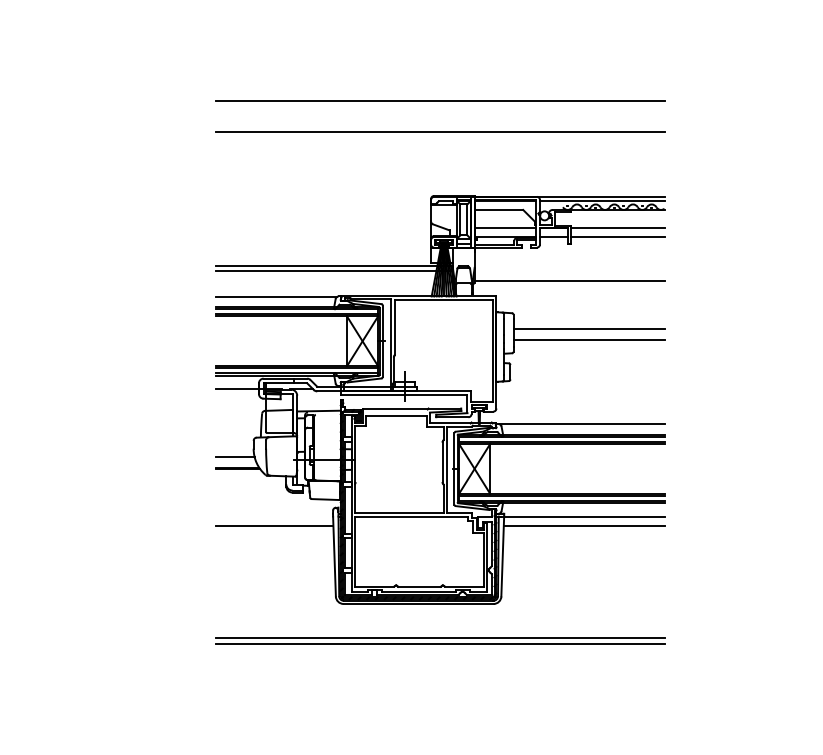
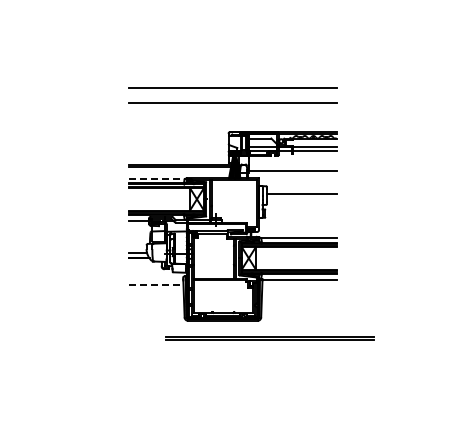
line: (277, 296) -> (157, 178), solid -> dashed
line: (588, 339) -> (301, 198), removed
line: (275, 525) -> (156, 284), solid -> dashed
line: (584, 525) -> (299, 284), removed
line: (439, 639) -> (269, 337), moved

